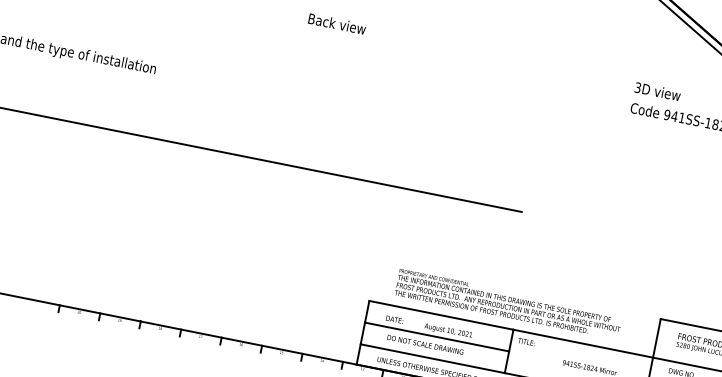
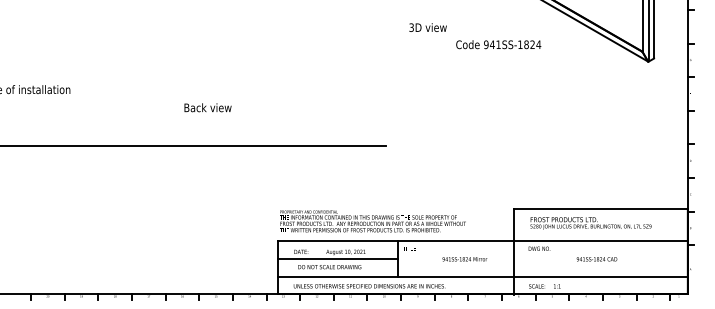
text: (336, 23) -> (207, 107), moved
text: (657, 91) -> (427, 27), moved
text: (508, 304) -> (372, 221), moved

